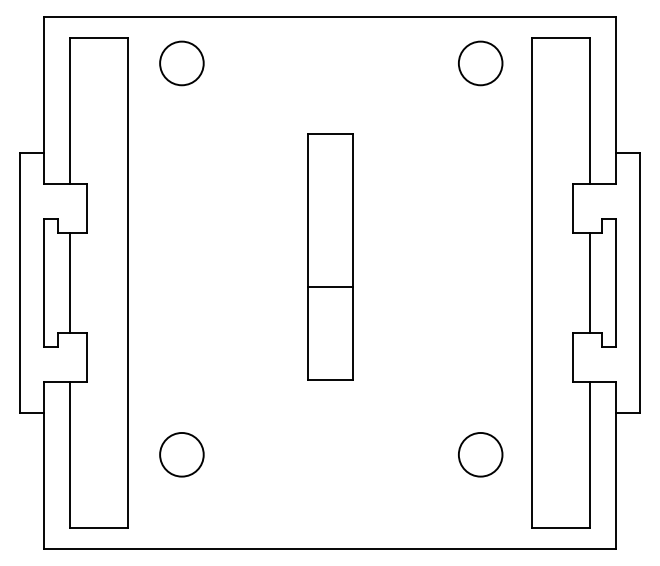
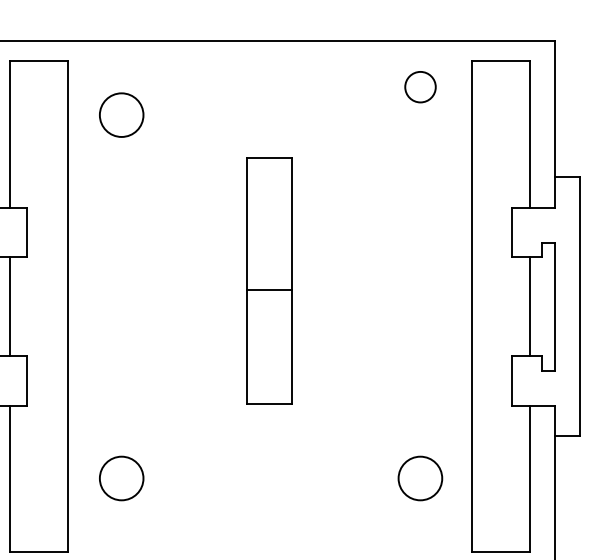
circle: (181, 63) -> (121, 115), moved
circle: (480, 63) -> (420, 87), size x0.7
line: (329, 287) -> (269, 290), moved

